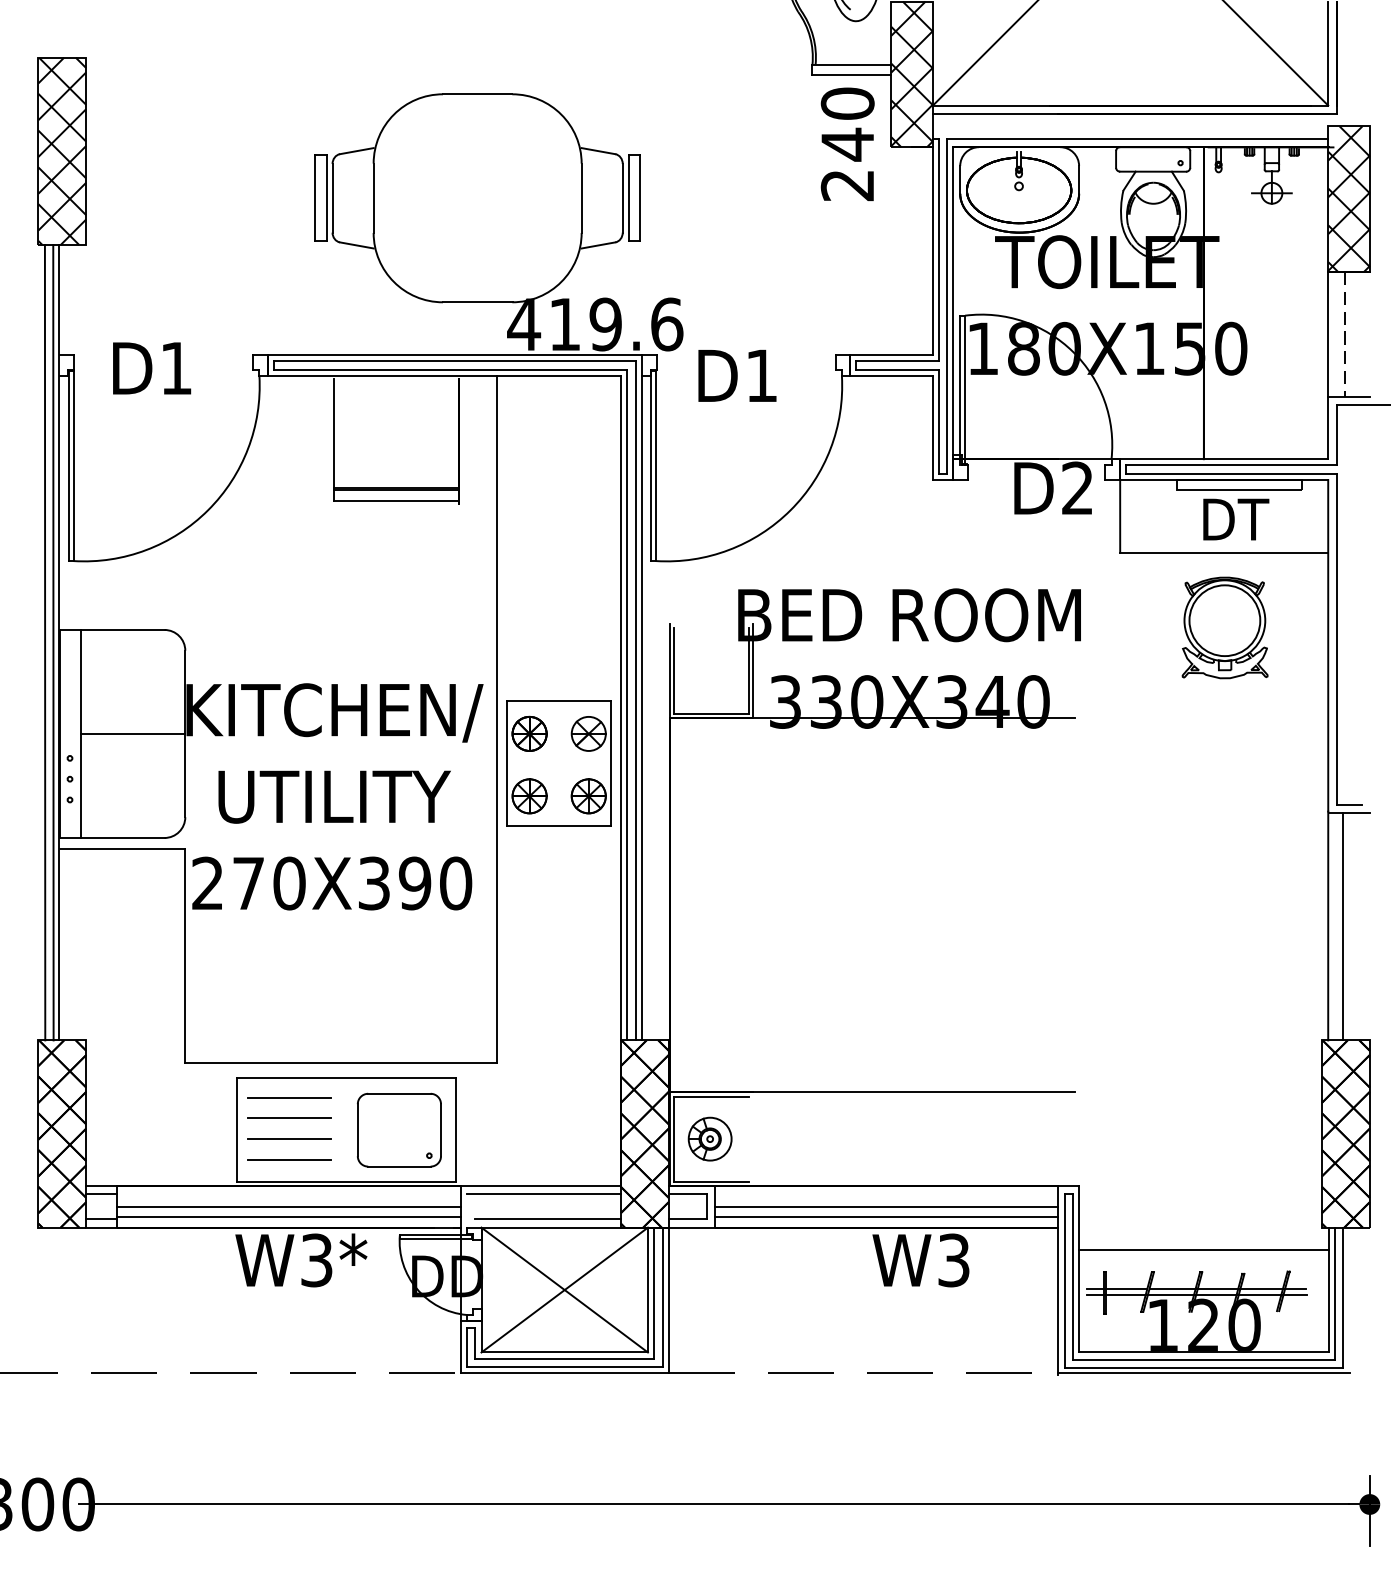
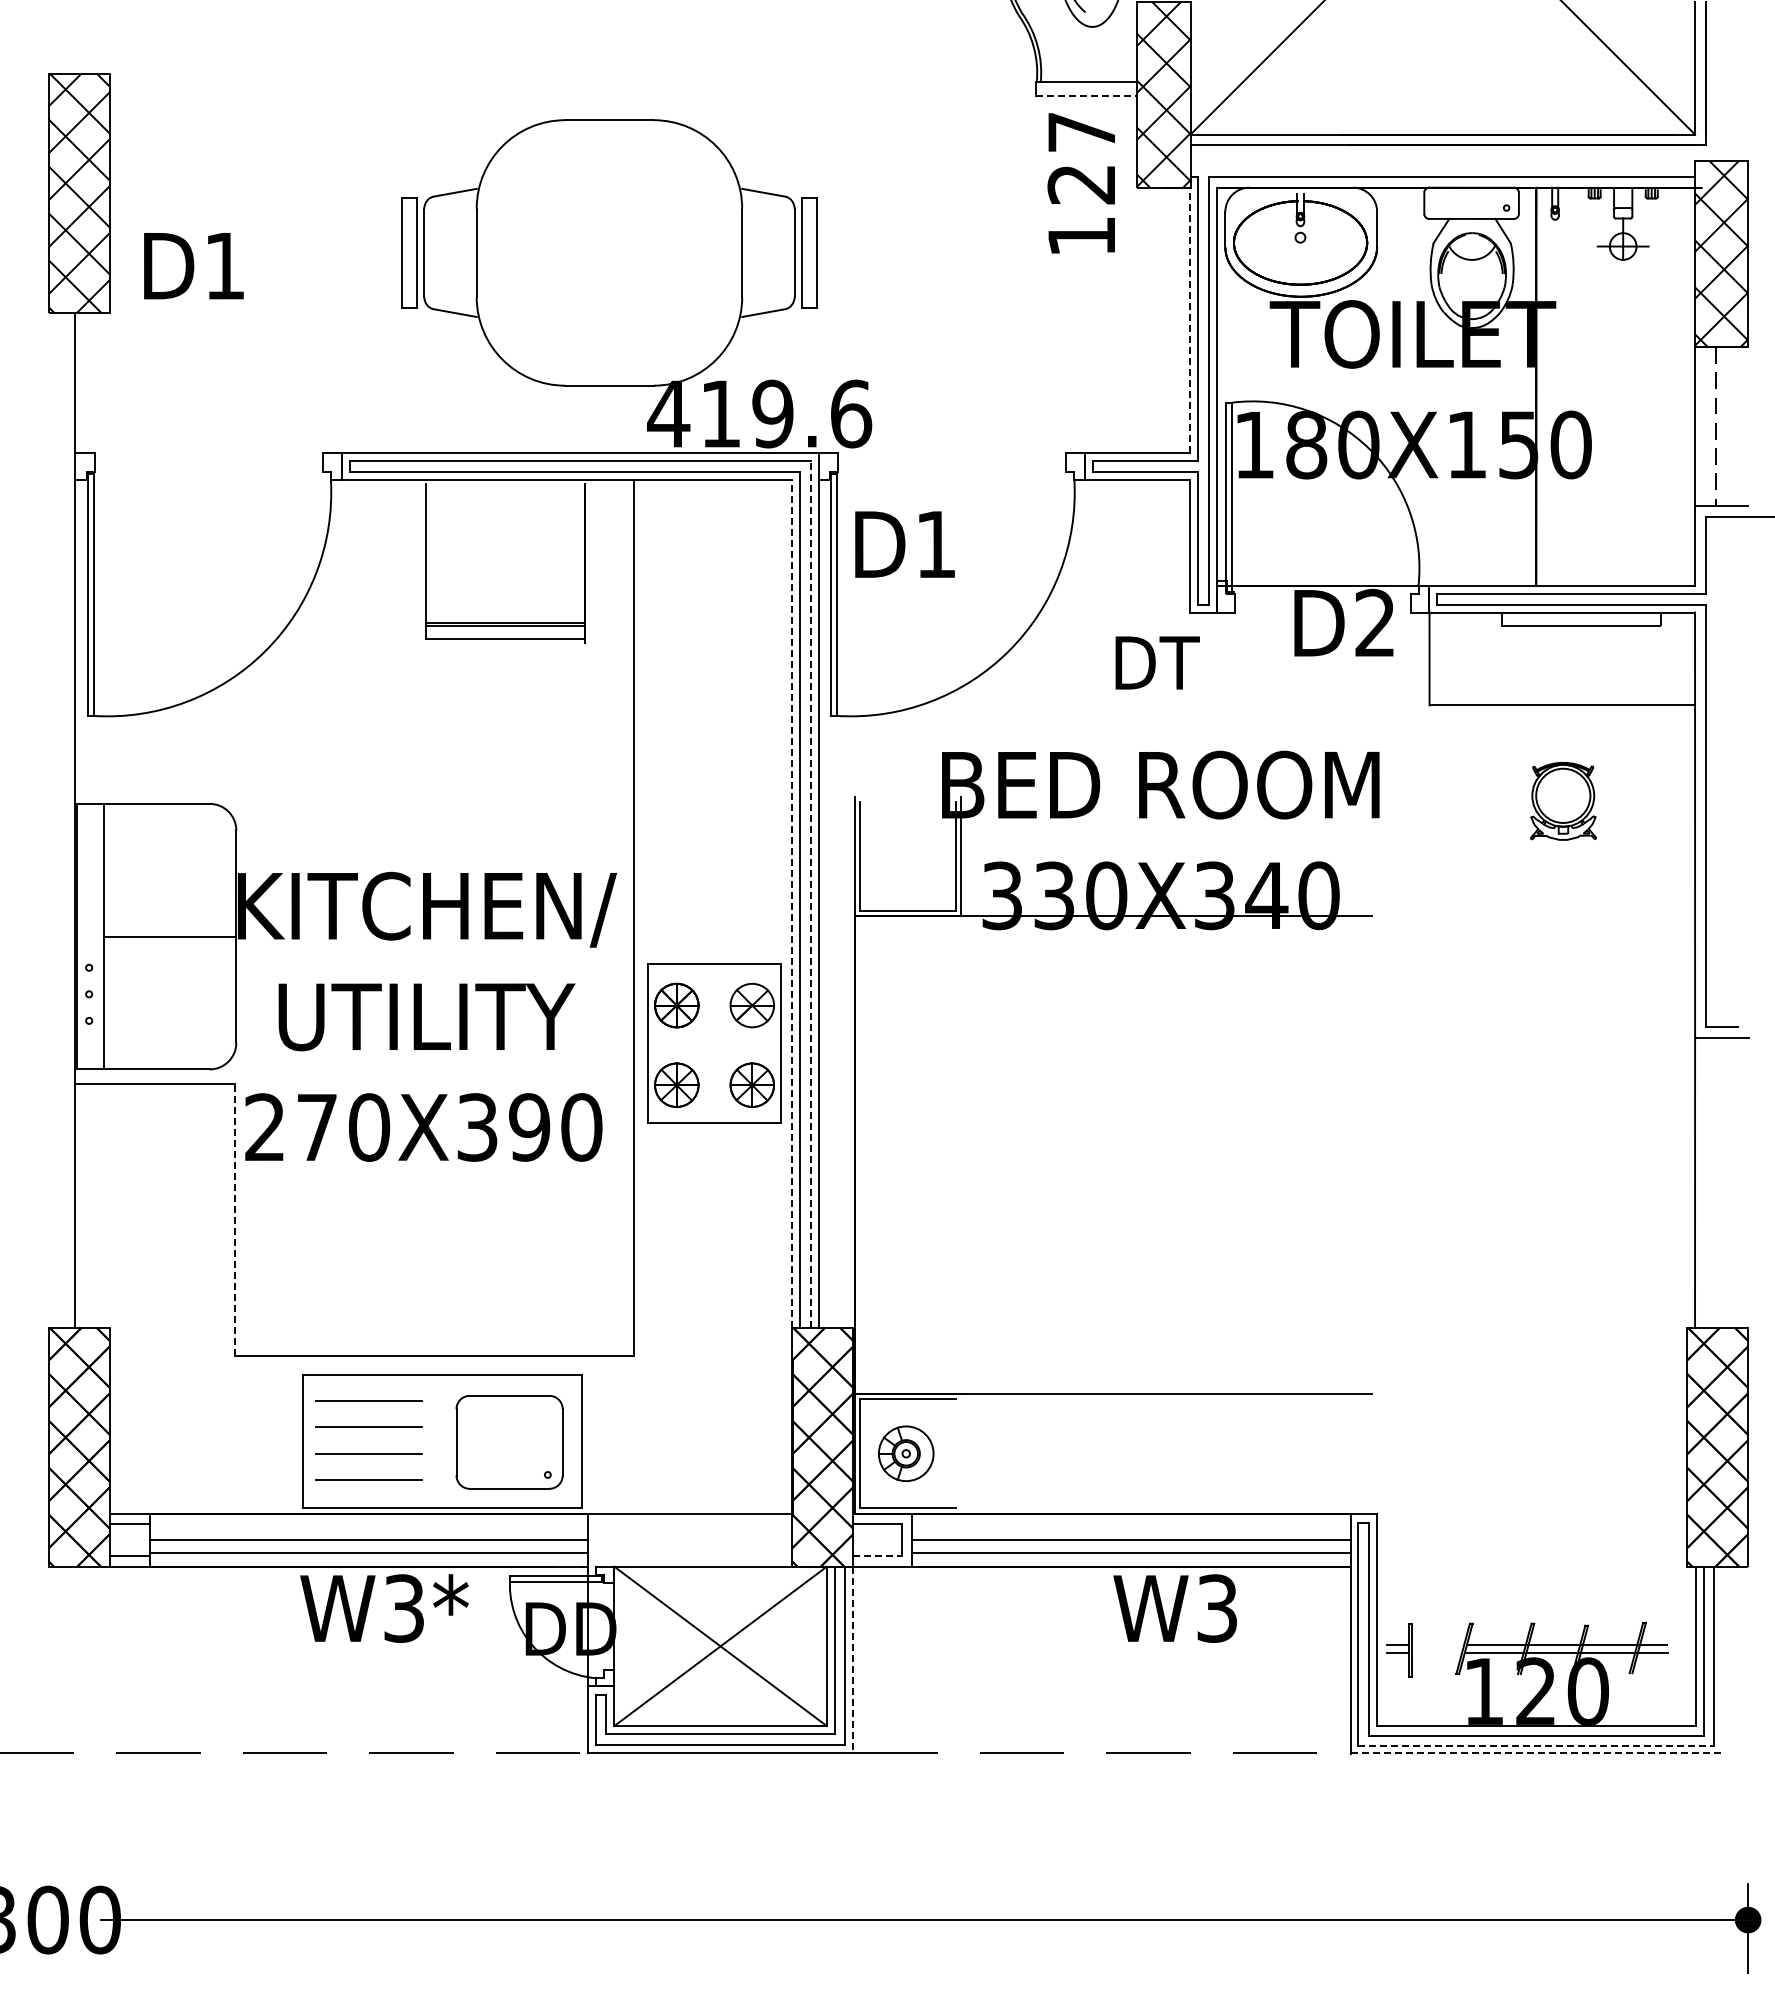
line: (851, 74) -> (1086, 95), solid -> dashed
text: (847, 143) -> (1081, 183), 240 -> 127
line: (932, 251) -> (1190, 320), solid -> dashed
text: (151, 368) -> (193, 266), moved
text: (737, 375) -> (904, 544), moved
text: (1236, 519) -> (1157, 662), moved
part: (1225, 628) -> (1563, 801), size x0.6
line: (45, 642) -> (57, 819), removed
line: (53, 642) -> (67, 819), removed
line: (635, 700) -> (810, 893), solid -> dashed
line: (621, 708) -> (792, 903), solid -> dashed
part: (559, 763) -> (714, 1043), moved
line: (1343, 926) -> (1714, 1182), removed
line: (184, 955) -> (235, 1219), solid -> dashed
line: (543, 1194) -> (693, 1524), removed
line: (548, 1219) -> (699, 1556), removed
line: (688, 1219) -> (878, 1556), solid -> dashed
line: (1203, 1250) -> (1536, 1595), removed
line: (1126, 1288) -> (1437, 1644), removed
line: (1125, 1294) -> (1436, 1652), removed
line: (668, 1300) -> (853, 1659), solid -> dashed
line: (1203, 1368) -> (1536, 1746), solid -> dashed
line: (1203, 1373) -> (1536, 1752), solid -> dashed

